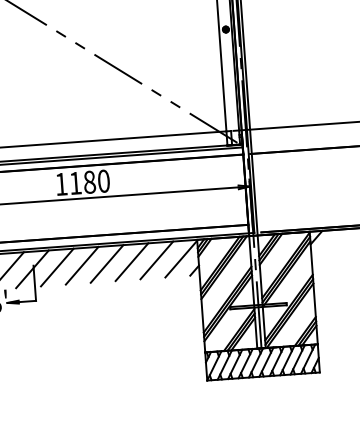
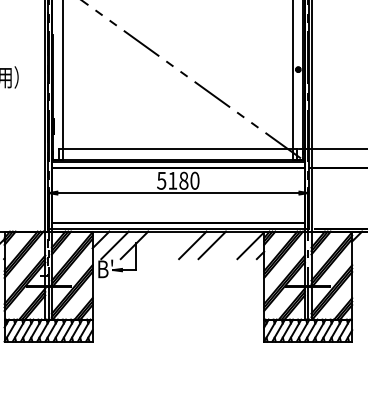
text: (61, 183) -> (161, 180), 1180 -> 5180
line: (156, 260) -> (231, 245), removed
line: (82, 265) -> (173, 245), removed
line: (56, 267) -> (153, 245), removed

